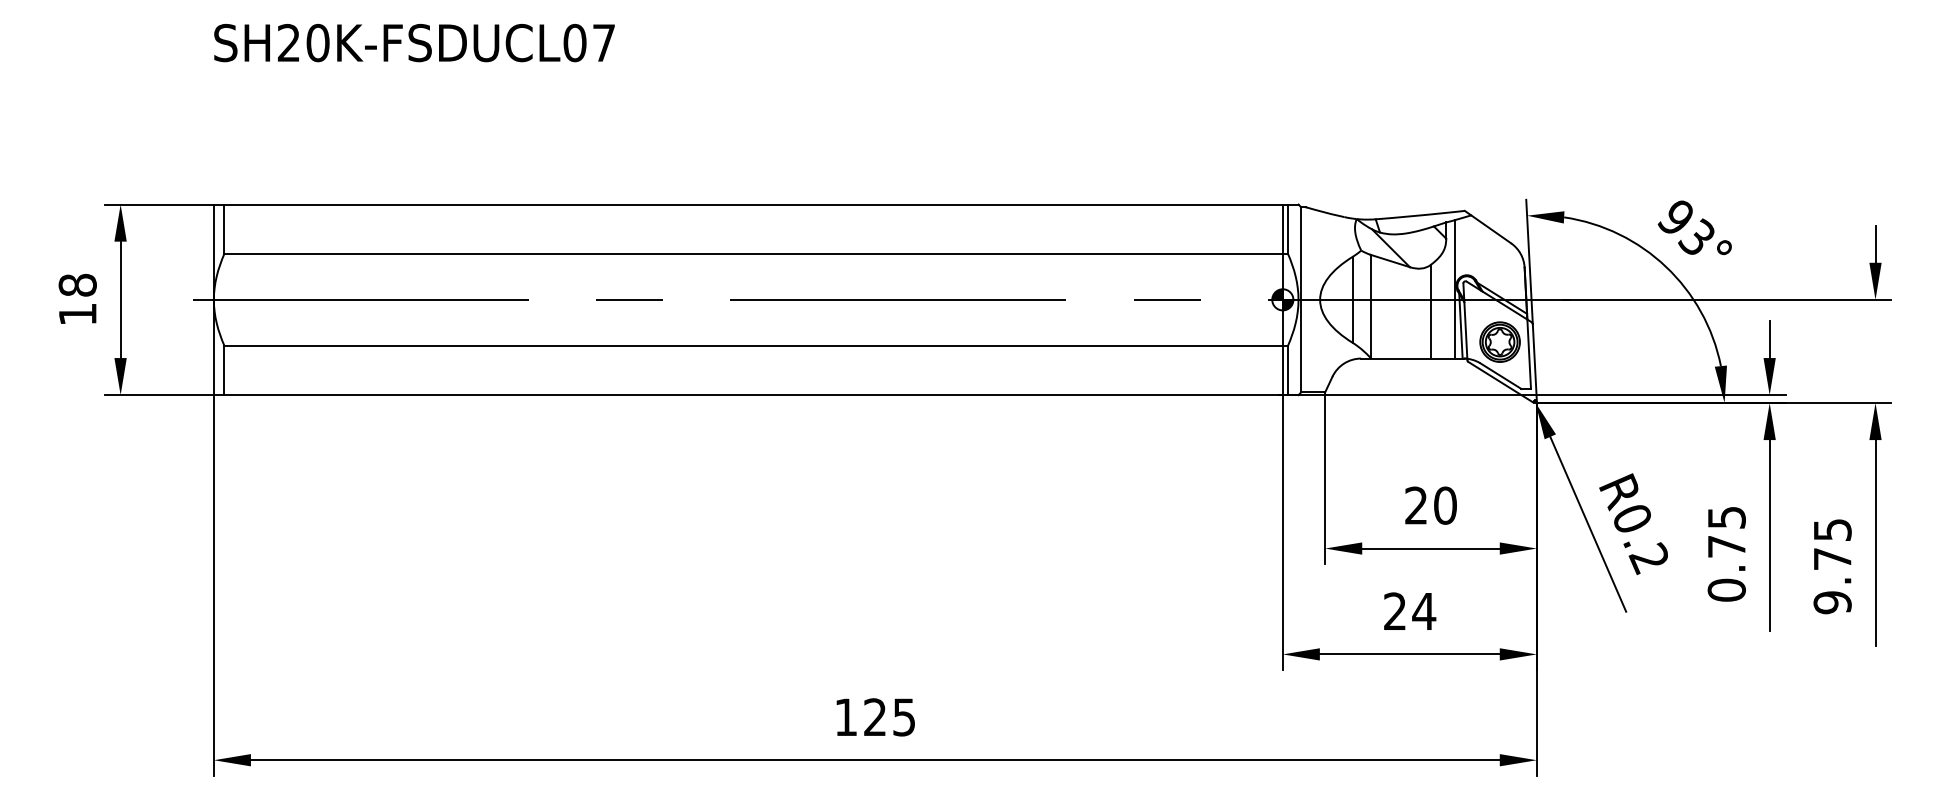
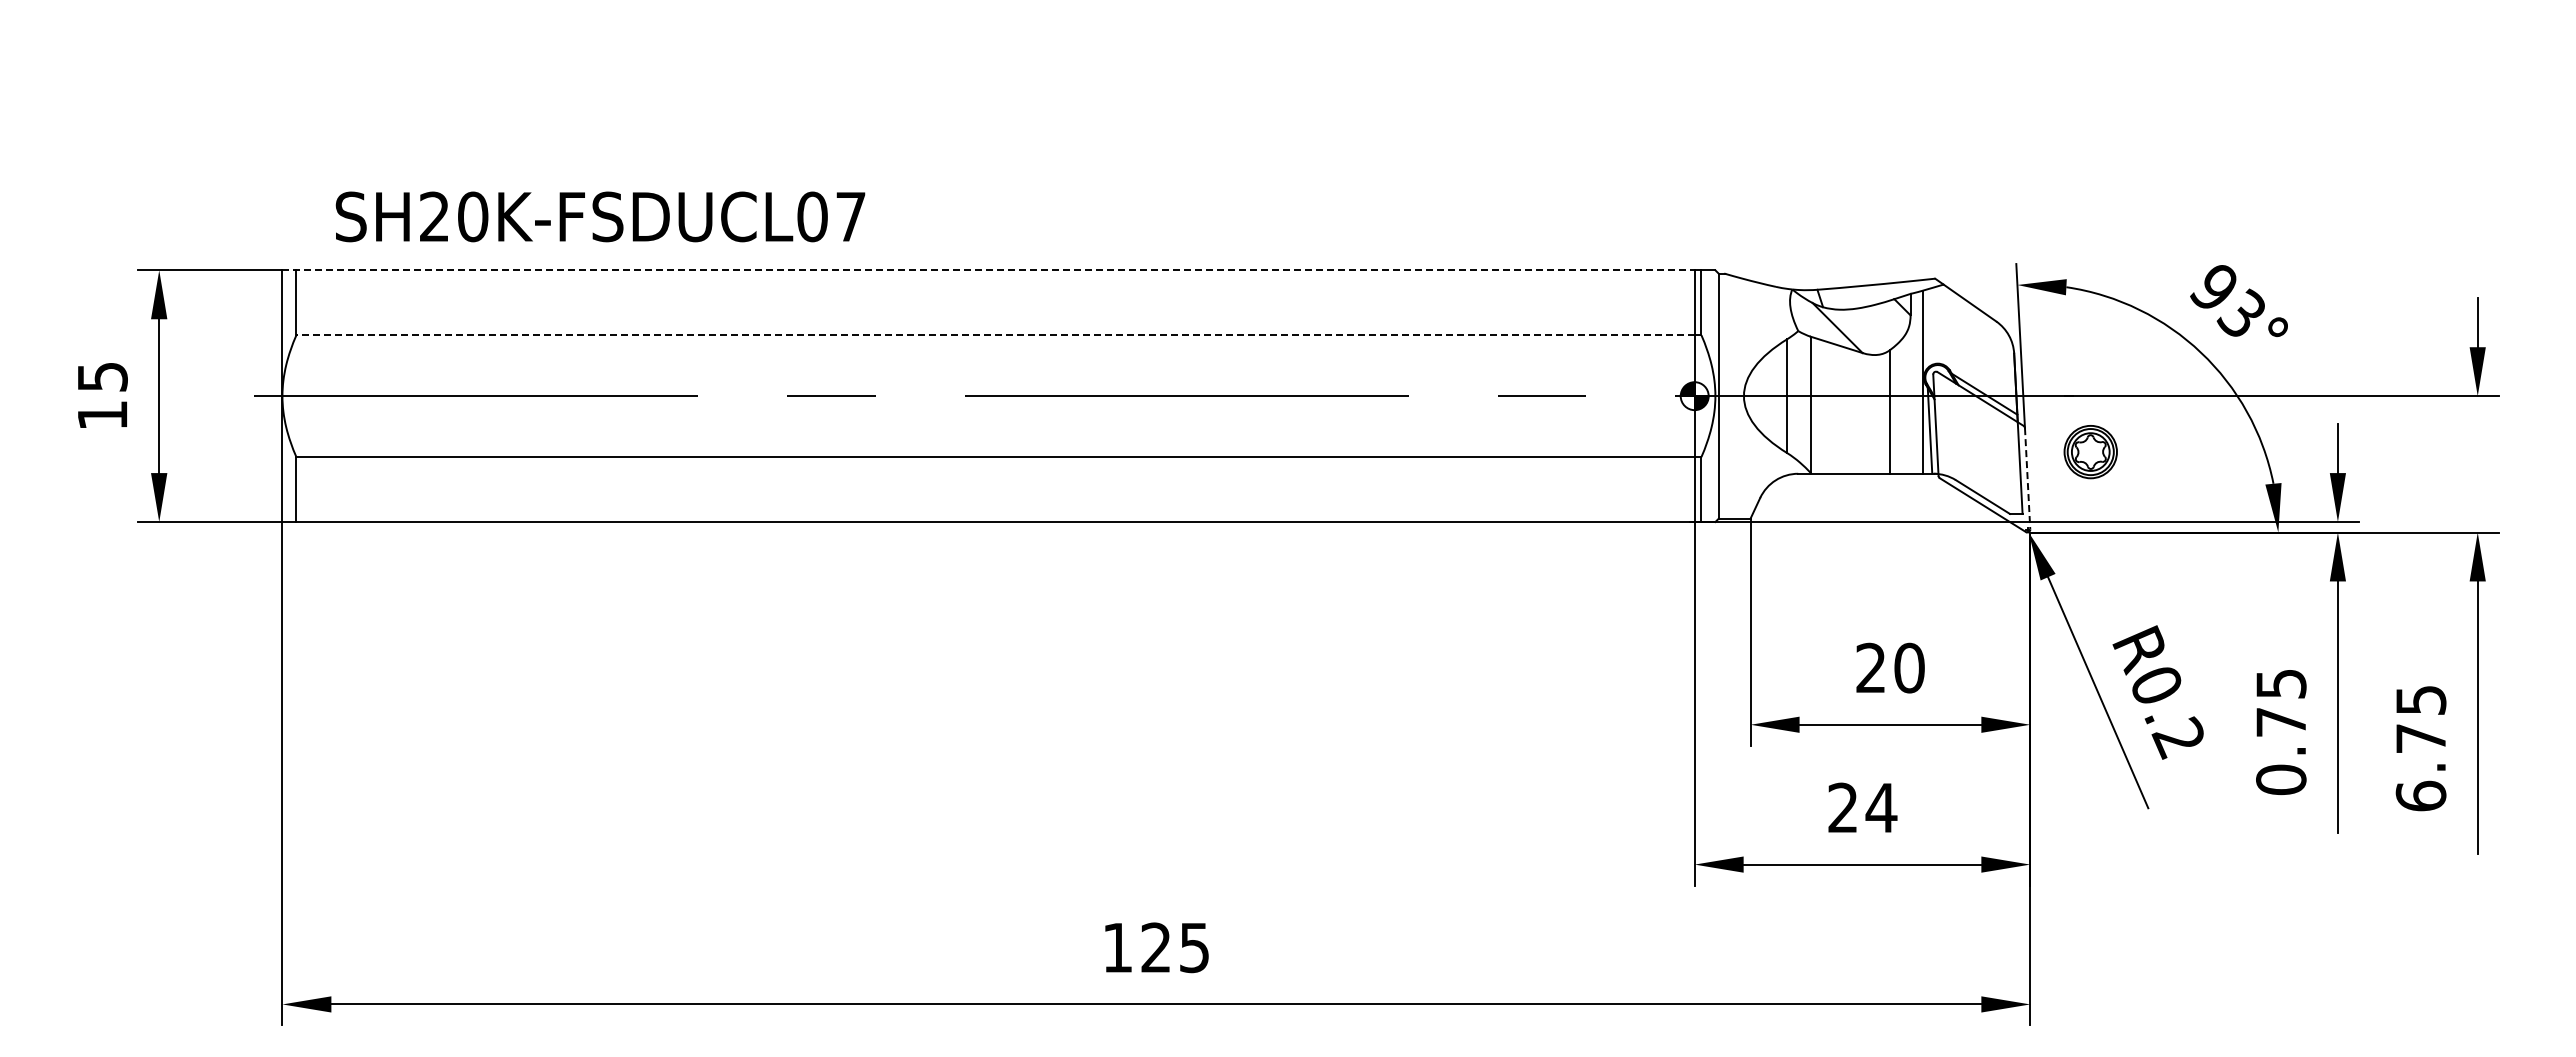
text: (414, 42) -> (600, 216), moved
line: (749, 204) -> (989, 270), solid -> dashed
line: (753, 253) -> (995, 335), solid -> dashed
text: (77, 284) -> (102, 376), 18 -> 15
part: (1499, 342) -> (2090, 452), moved
line: (1534, 362) -> (2027, 478), solid -> dashed
text: (1832, 602) -> (2420, 795), 9.75 -> 6.75

